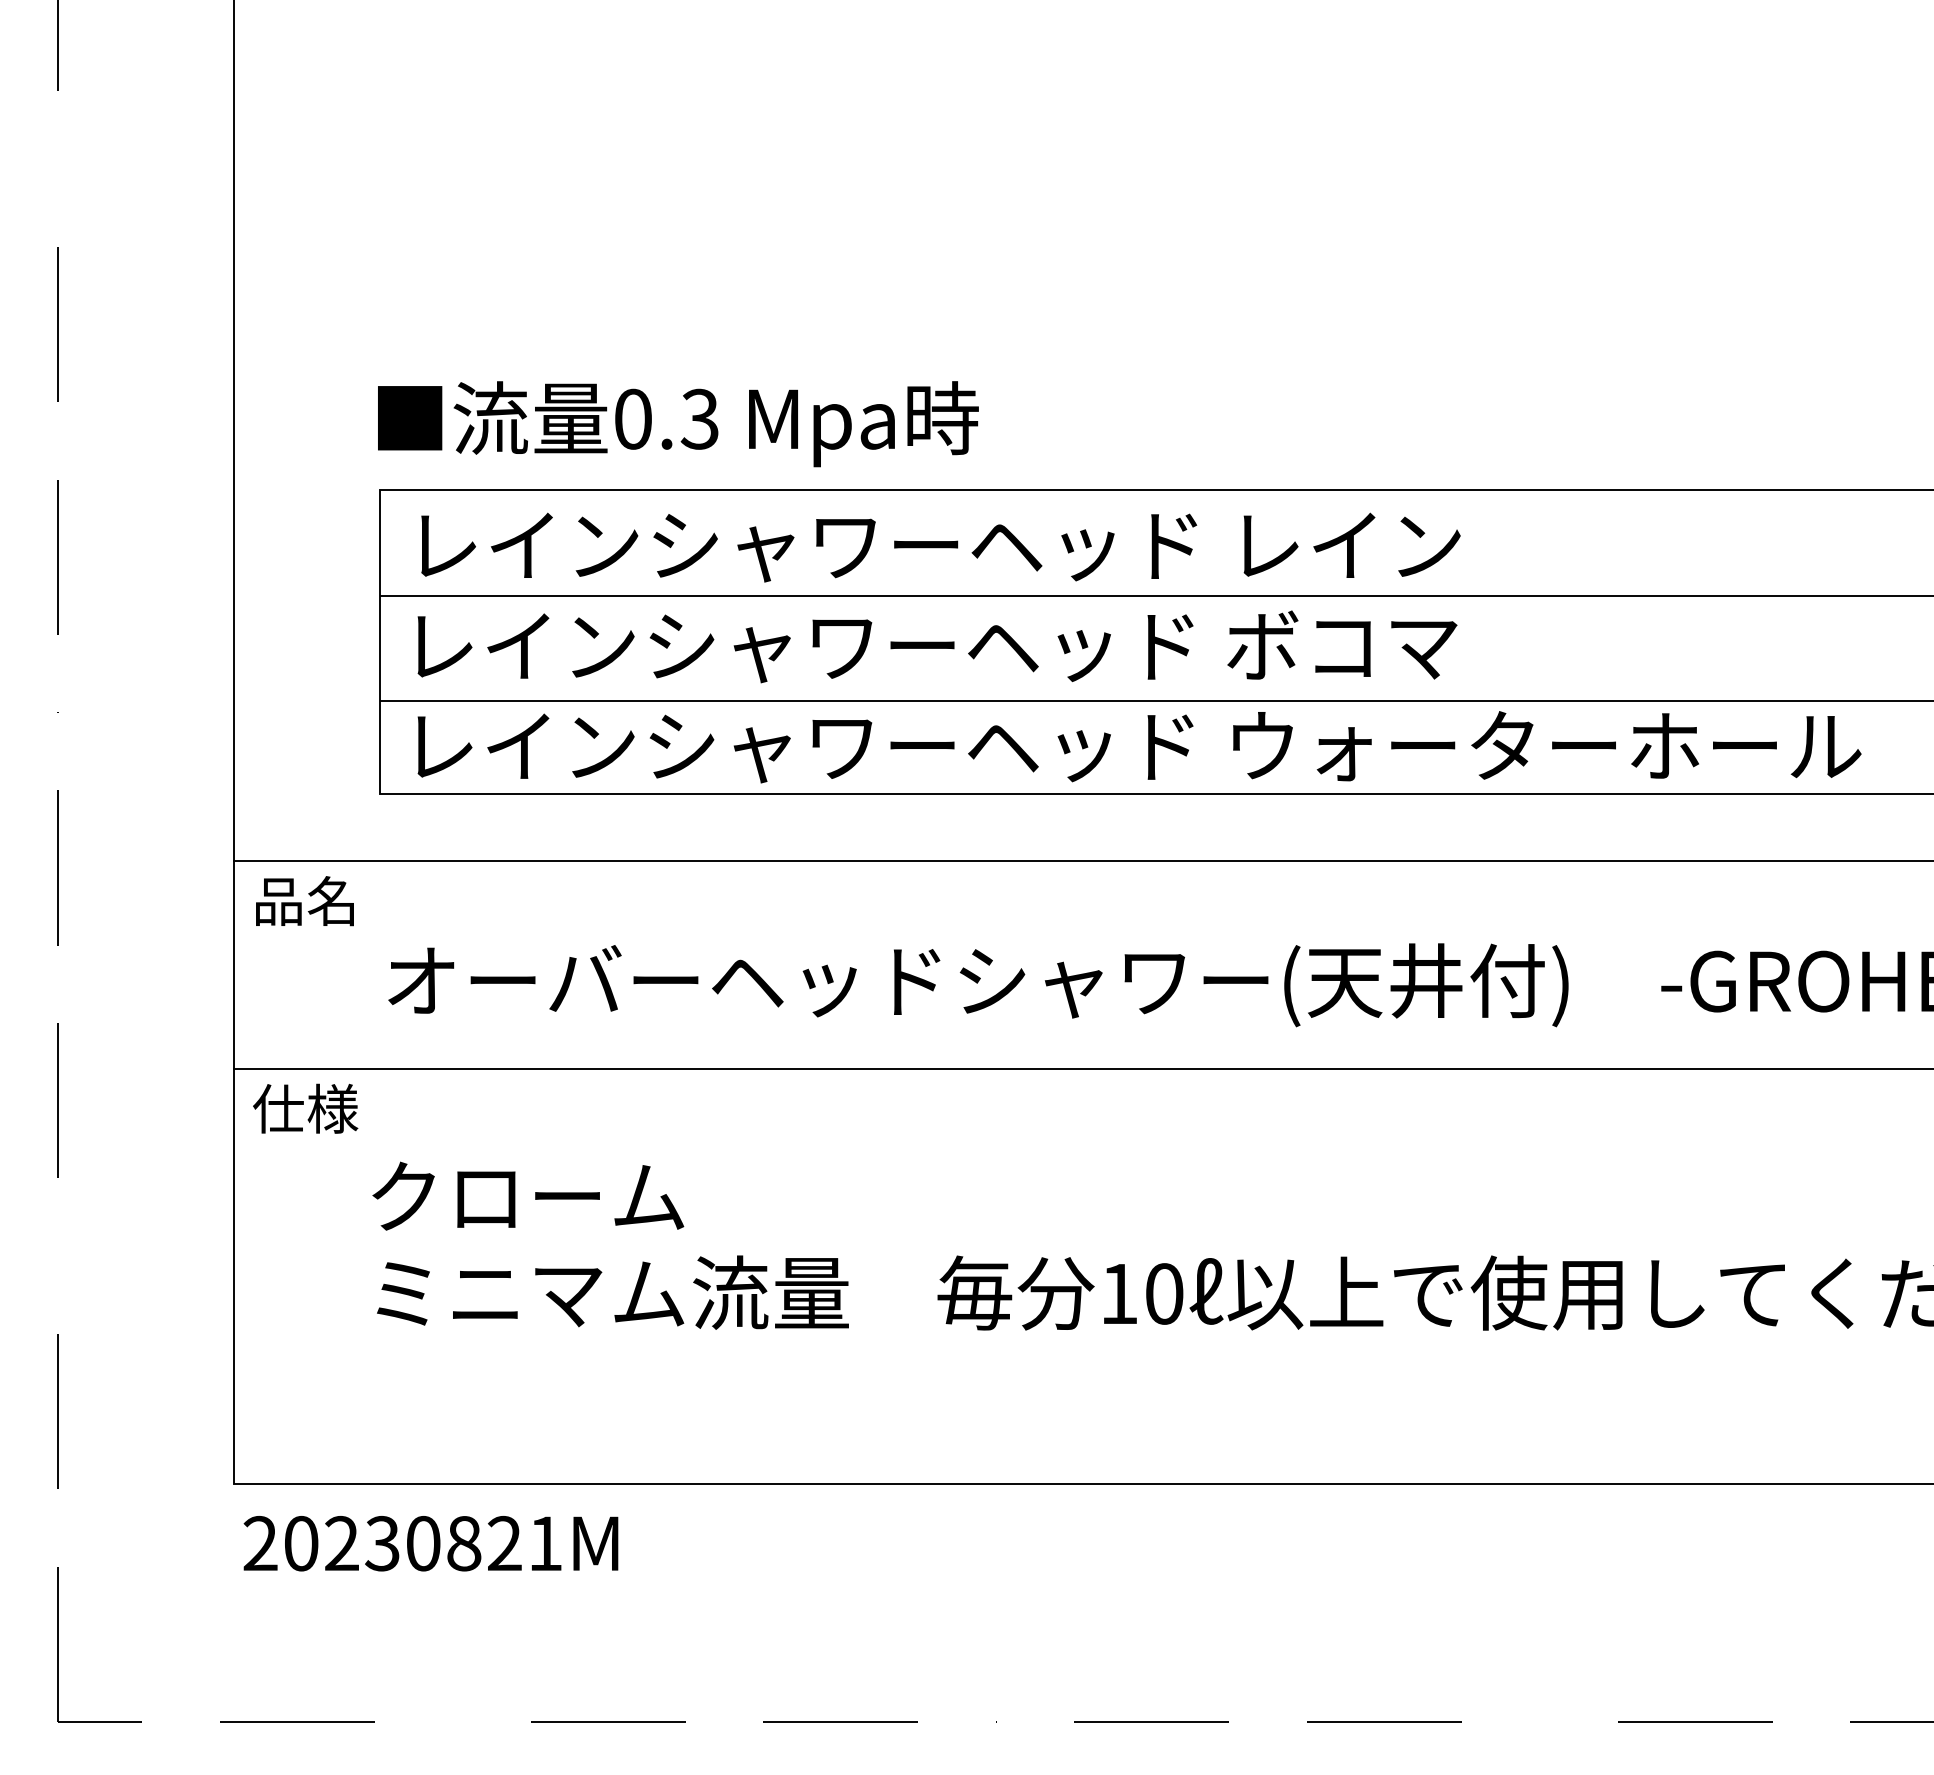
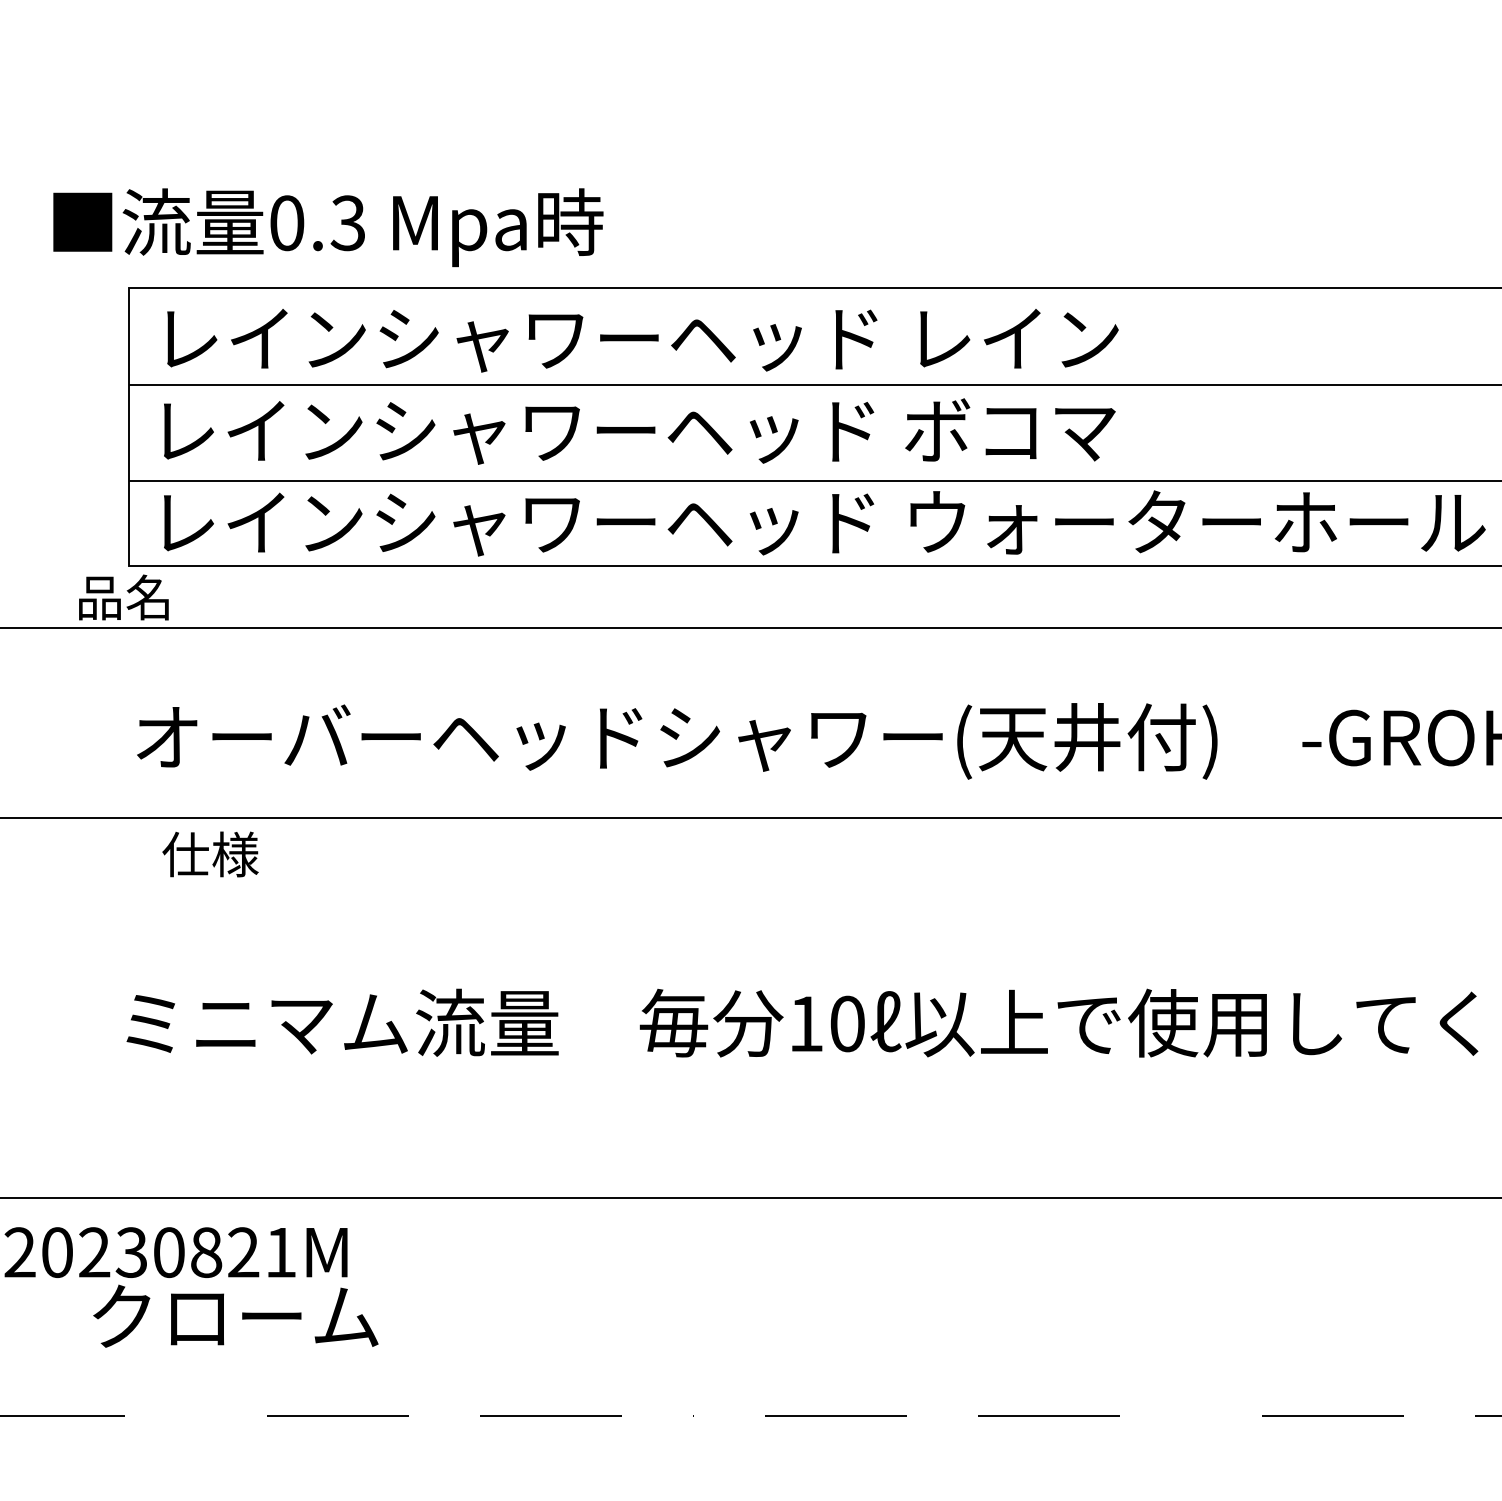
text: (678, 424) -> (328, 227), moved
text: (304, 901) -> (123, 597), moved
text: (305, 1108) -> (210, 854), moved
text: (528, 1195) -> (236, 1315), moved

